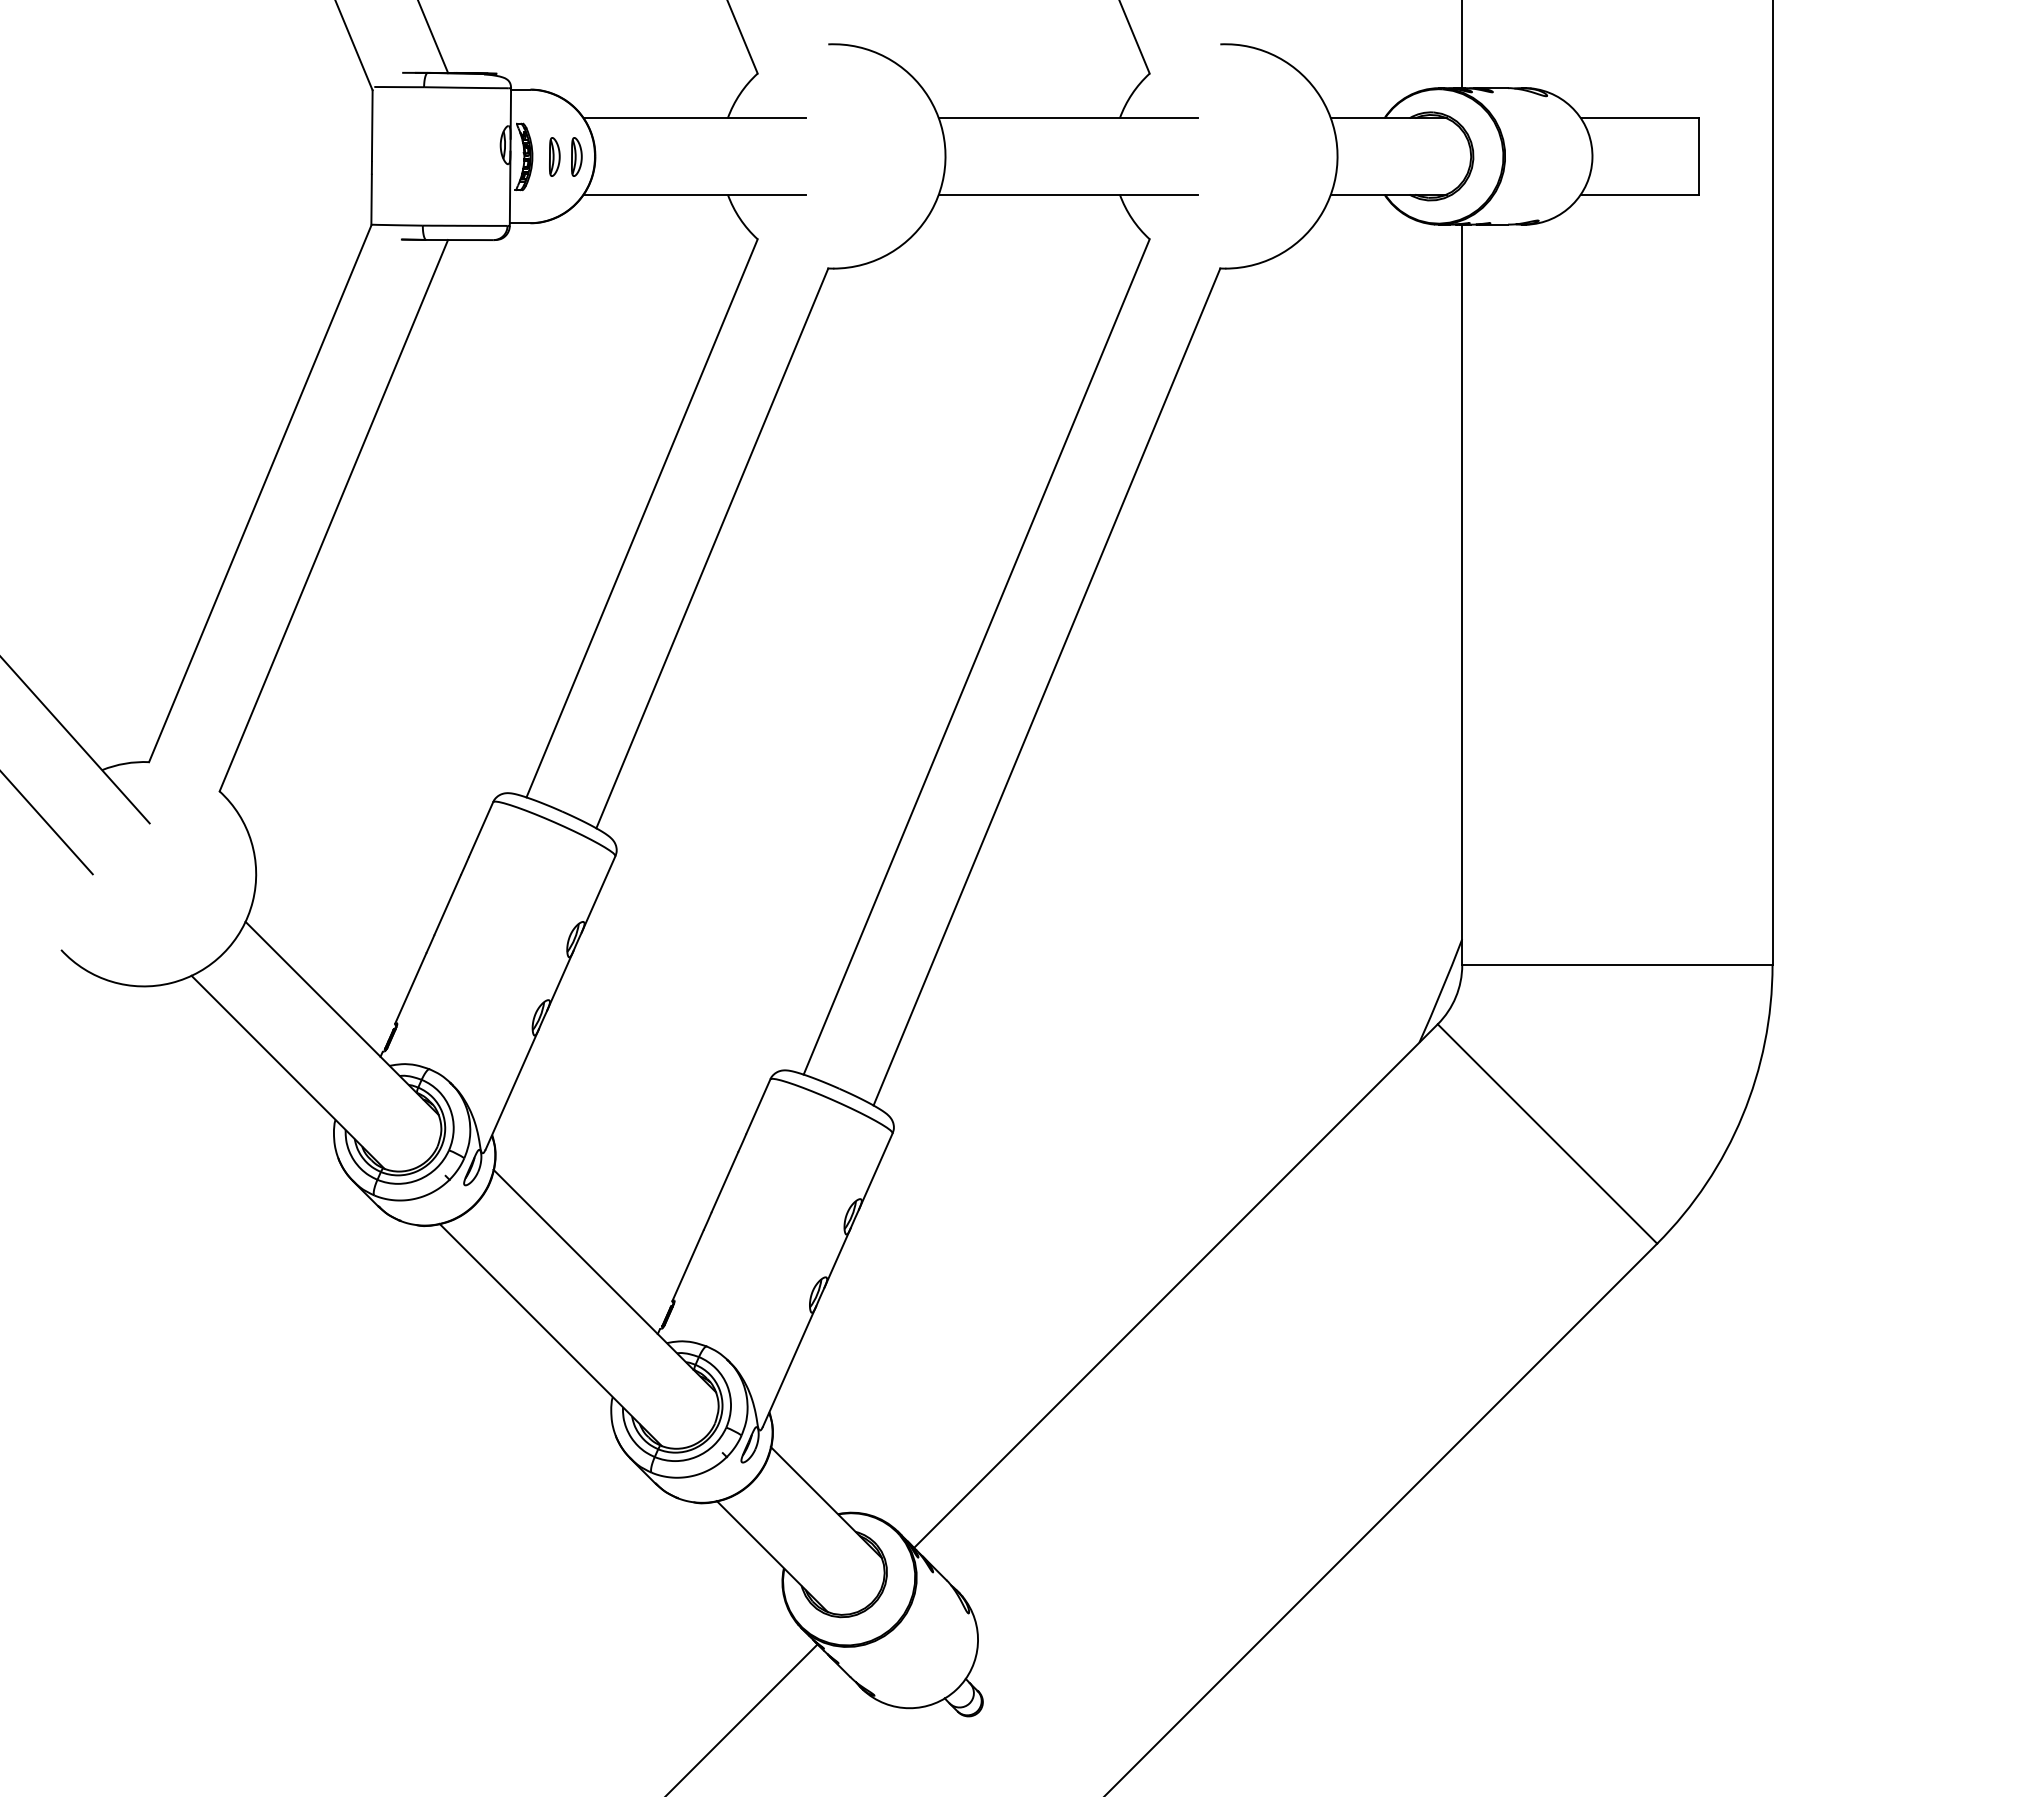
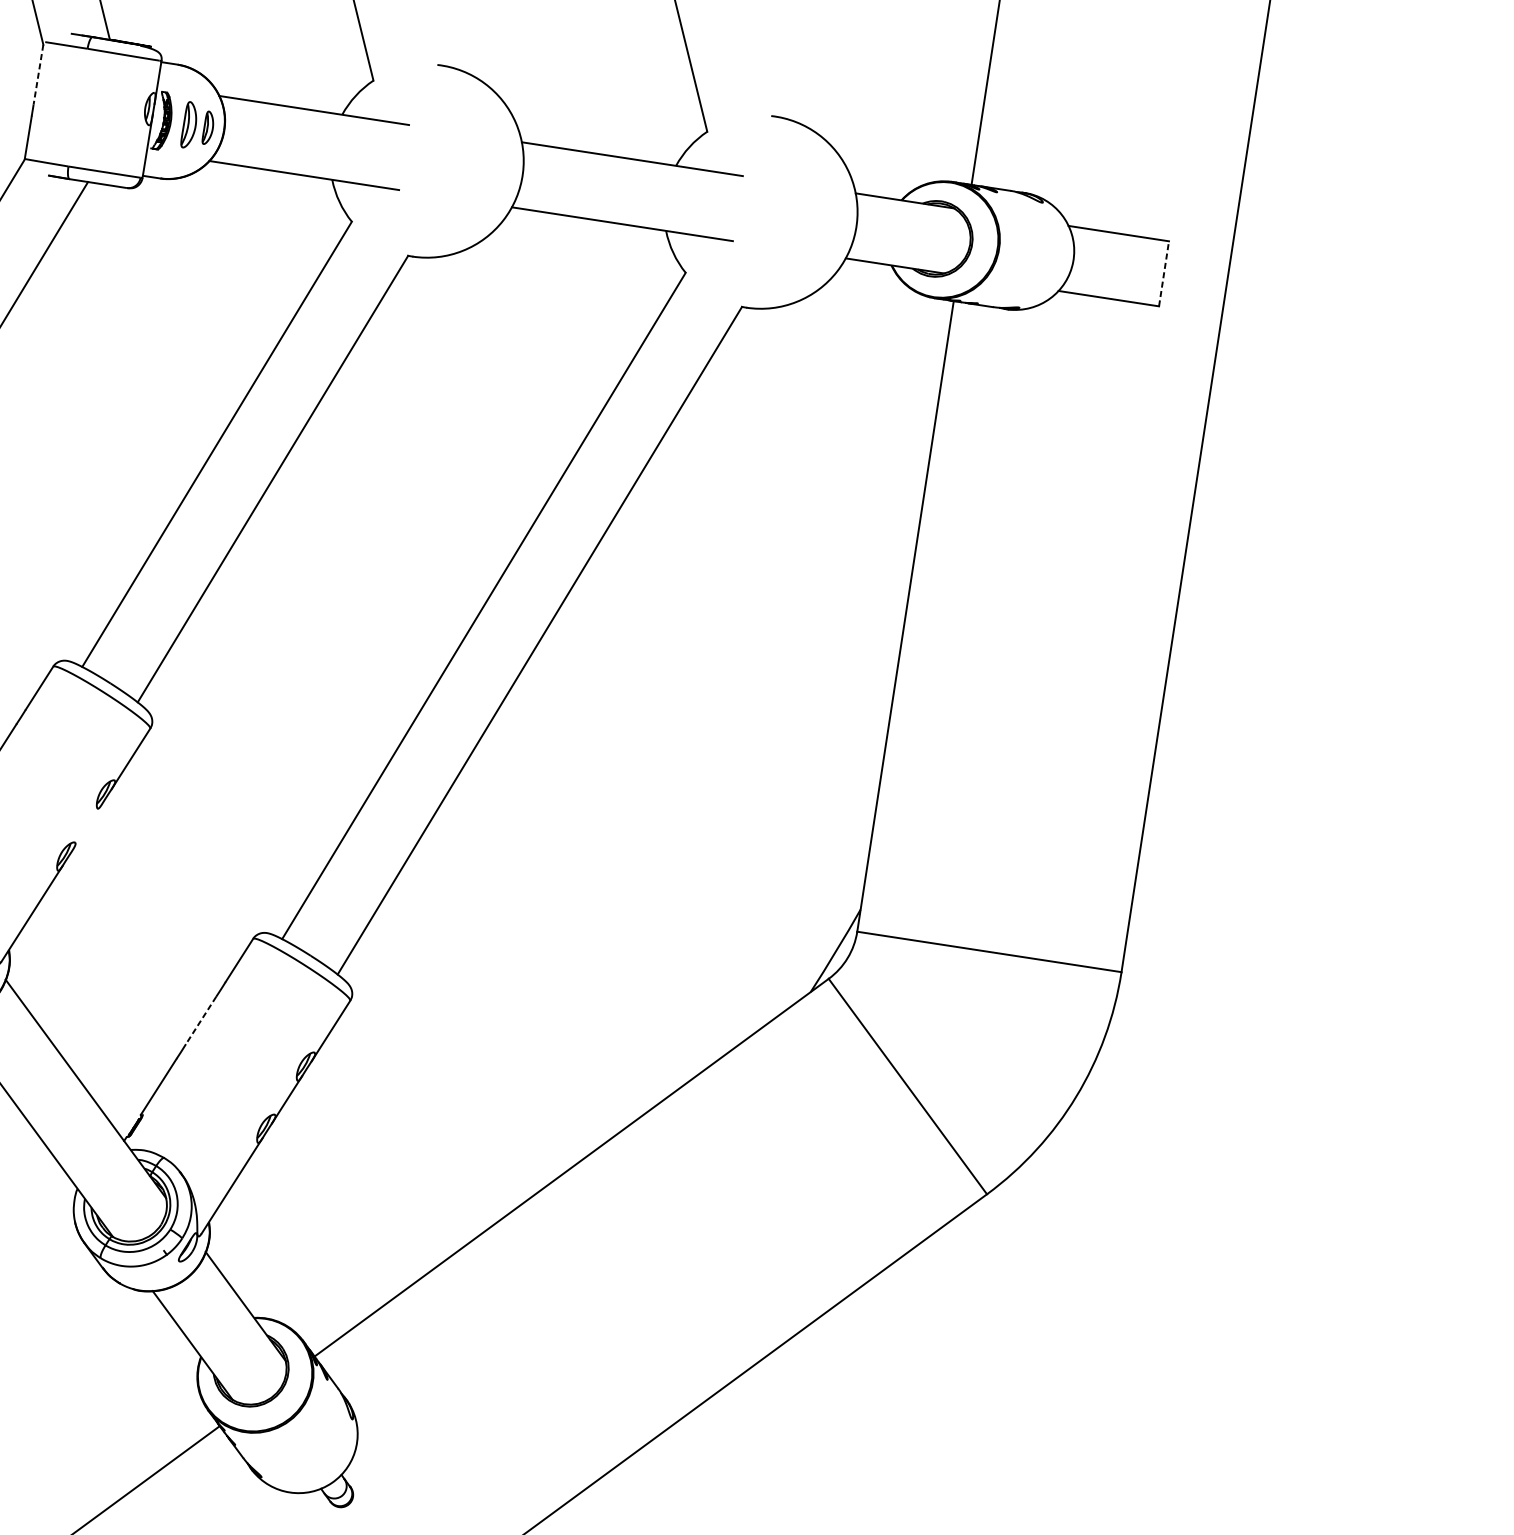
line: (372, 126) -> (38, 75), solid -> dashed
line: (1698, 155) -> (1163, 273), solid -> dashed
part: (554, 156) -> (189, 124), size x1.4
line: (560, 980) -> (87, 827), removed
line: (724, 1182) -> (200, 1020), solid -> dashed

